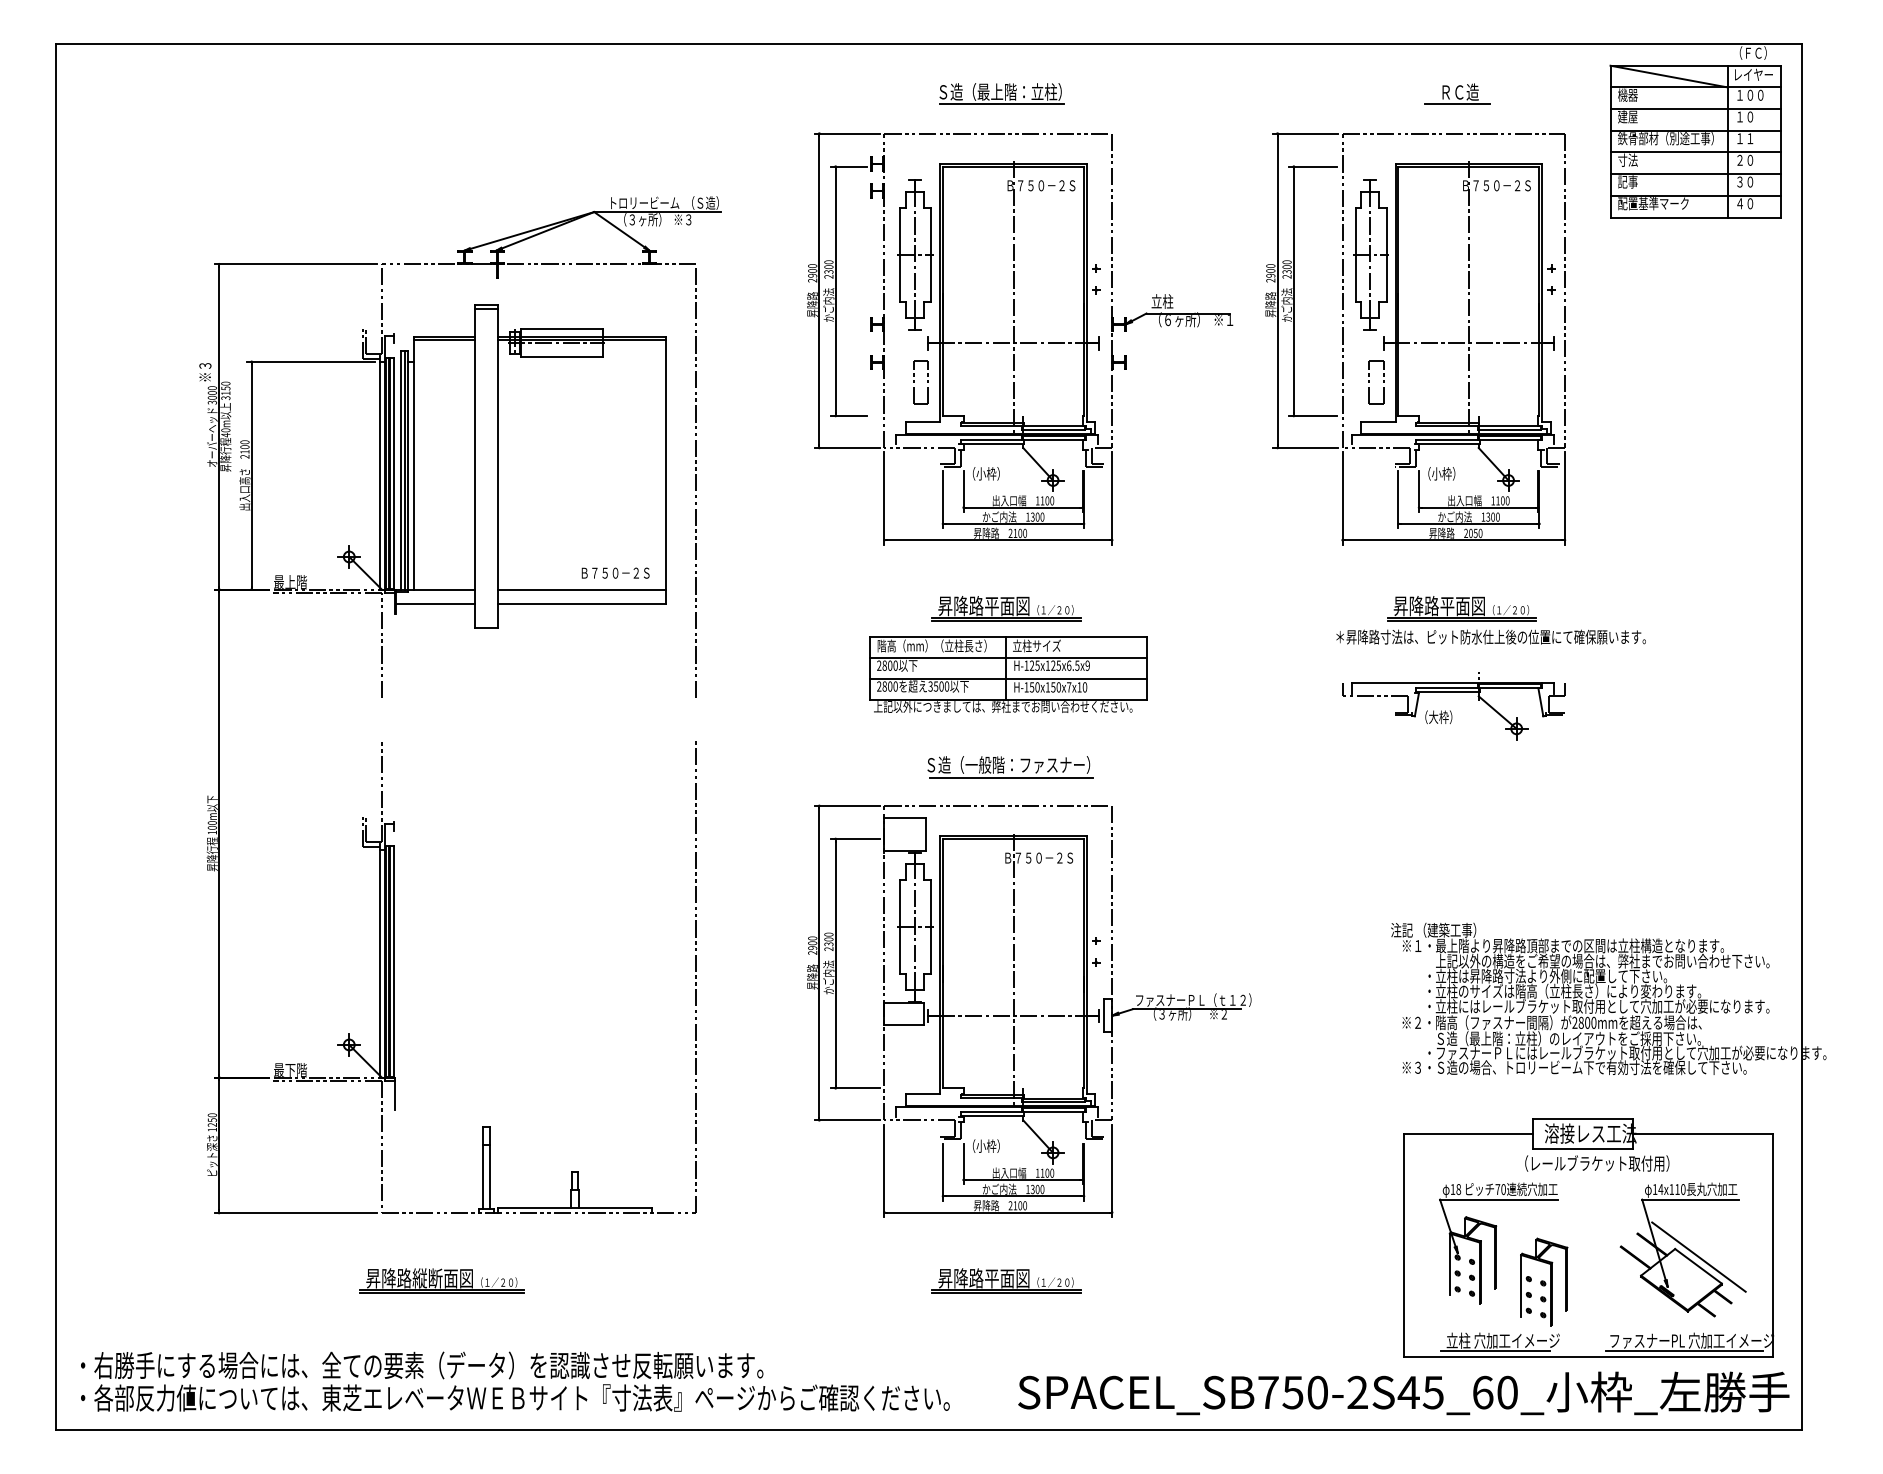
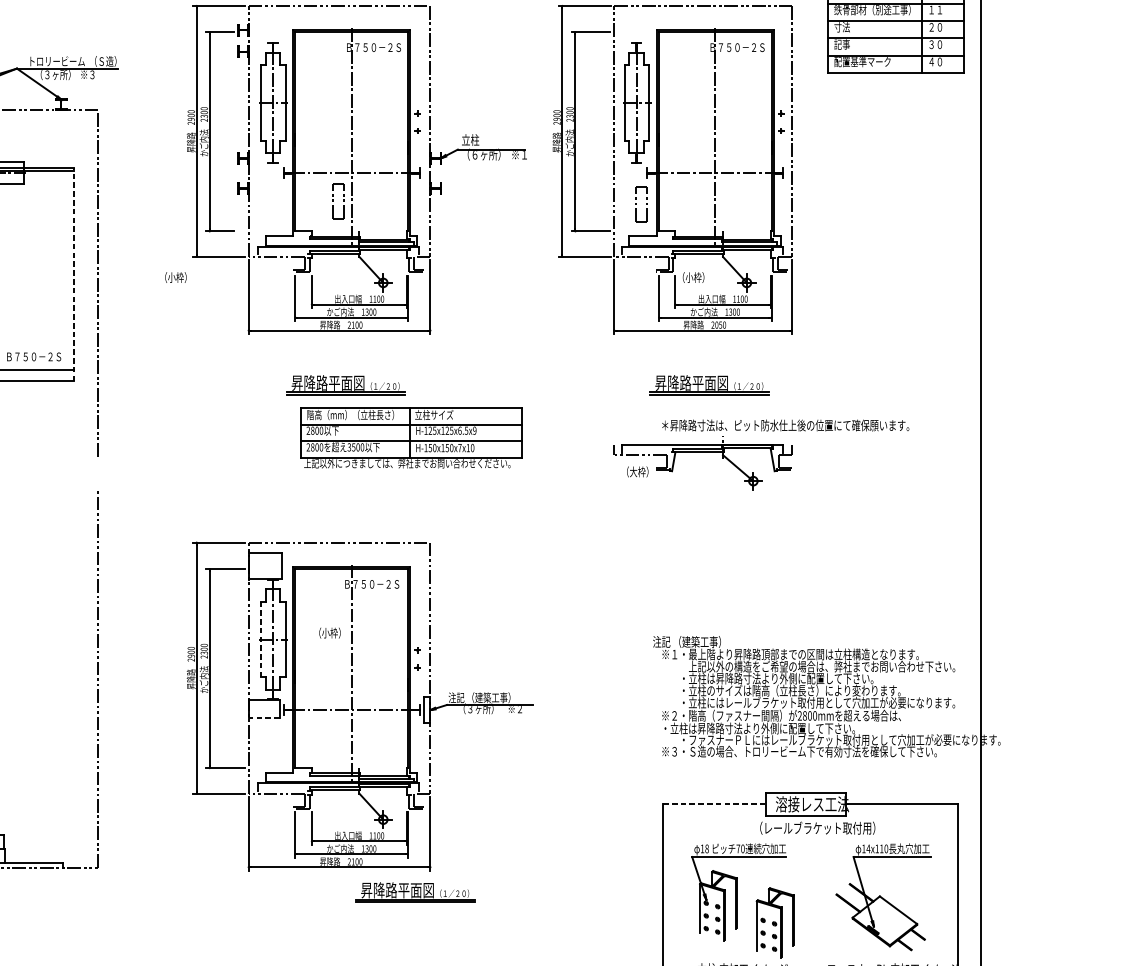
part: (920, 382) -> (338, 201), moved
line: (665, 469) -> (73, 274), solid -> dashed
text: (986, 473) -> (176, 277), moved
text: (1490, 636) -> (785, 425), moved
part: (1008, 674) -> (411, 437), moved
text: (1438, 716) -> (637, 471), moved
part: (1010, 767) -> (349, 512), removed
line: (900, 926) -> (261, 638), solid -> dashed
text: (1193, 999) -> (495, 697), ファスナーＰＬ（ｔ１２） -> 注記 （建築工事）
line: (903, 1024) -> (263, 717), solid -> dashed
text: (1552, 1038) -> (781, 728), Ｓ造（最上階：立柱）のレイアウトをご採用下さい。 -> ・立柱は昇降路寸法より外側に配置して下さい。
line: (1468, 1133) -> (714, 804), solid -> dashed
text: (986, 1145) -> (330, 632), moved
line: (1698, 1256) -> (898, 902), removed
part: (1006, 1280) -> (415, 892), moved

